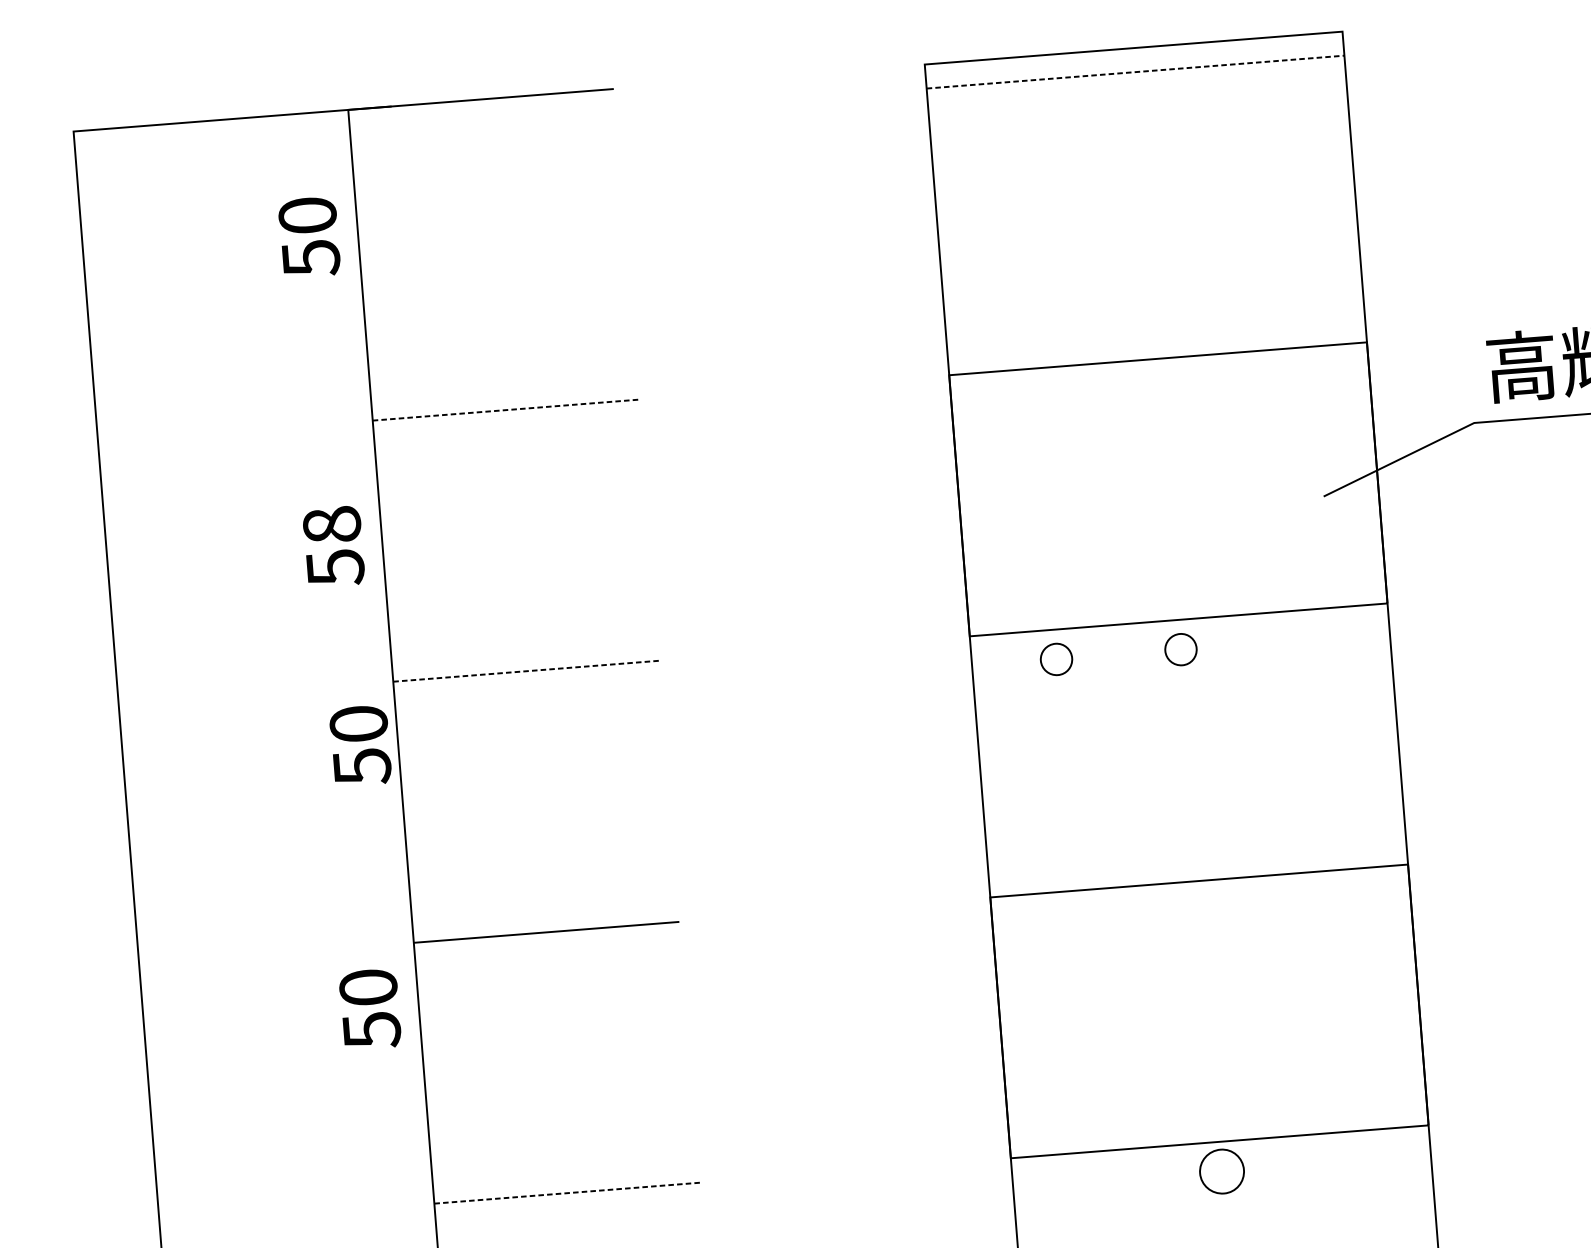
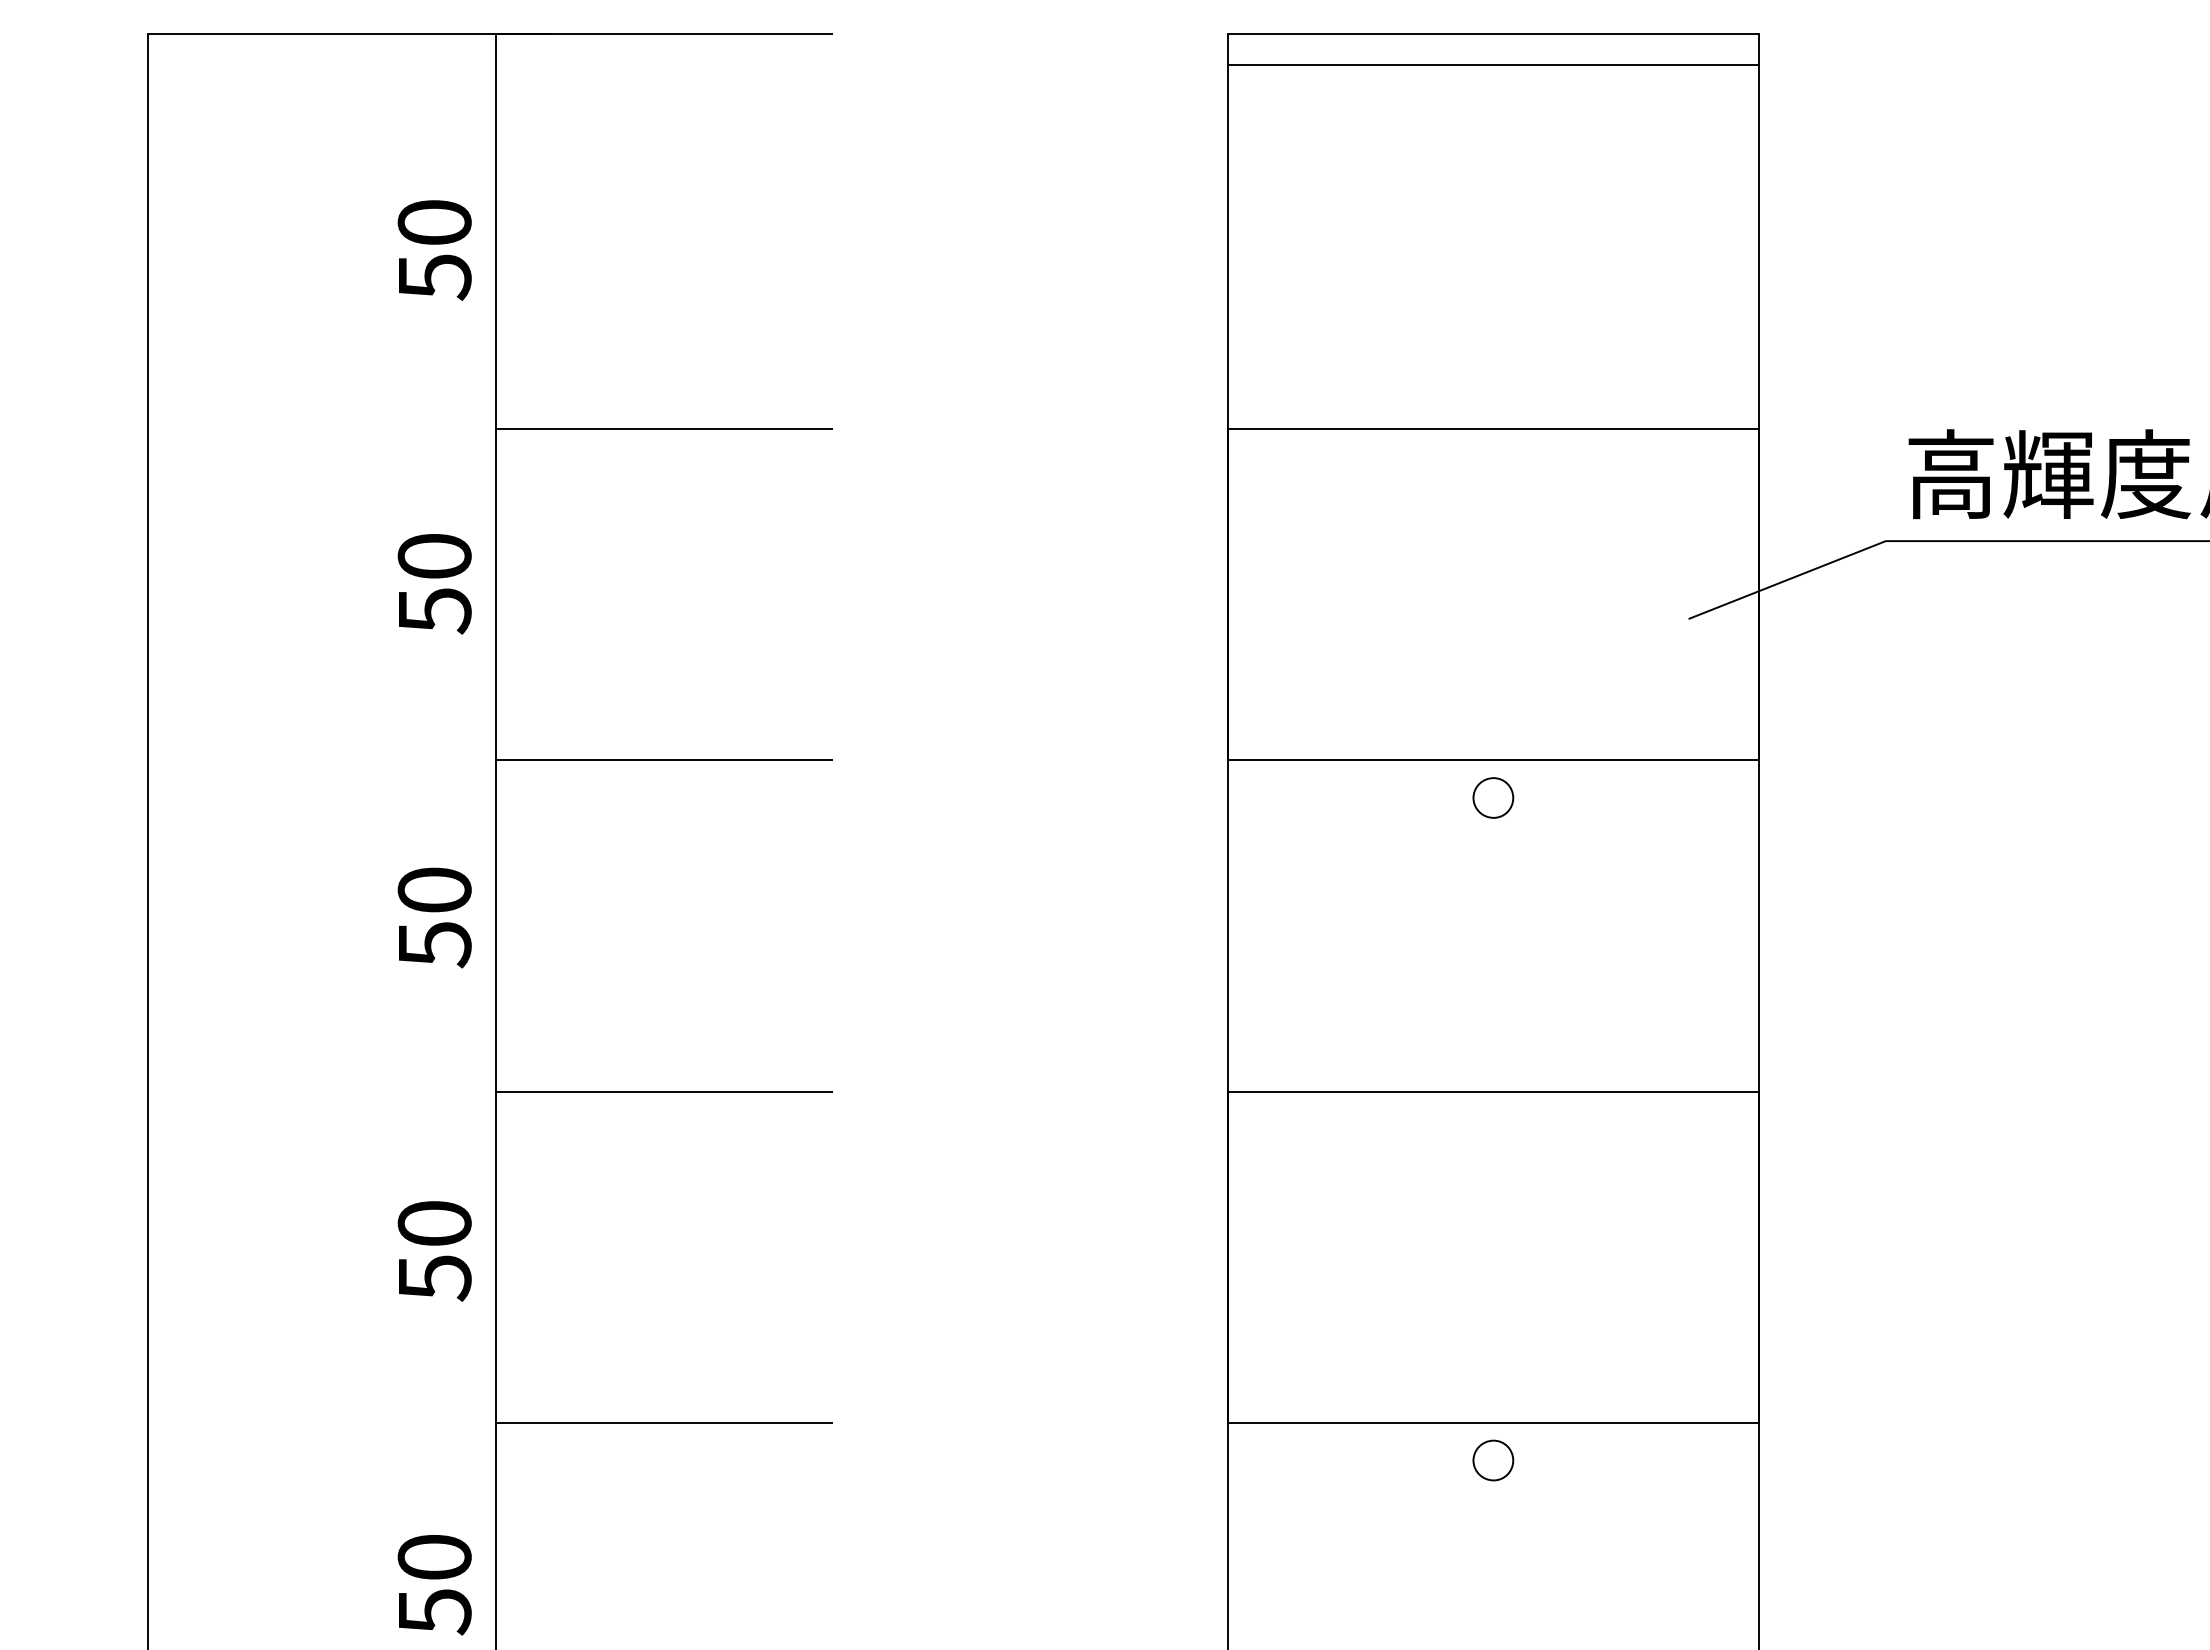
line: (1135, 71) -> (1493, 64), dashed -> solid
text: (309, 237) -> (434, 250), moved
line: (505, 409) -> (664, 428), dashed -> solid
text: (331, 524) -> (434, 555), 58 -> 50
part: (1056, 659) -> (1335, 797), removed
line: (525, 671) -> (664, 760), dashed -> solid
text: (360, 745) -> (434, 917), moved
text: (370, 1009) -> (434, 1251), moved
part: (1222, 1171) -> (1493, 1460), size x0.71
line: (566, 1193) -> (664, 1422), dashed -> solid

